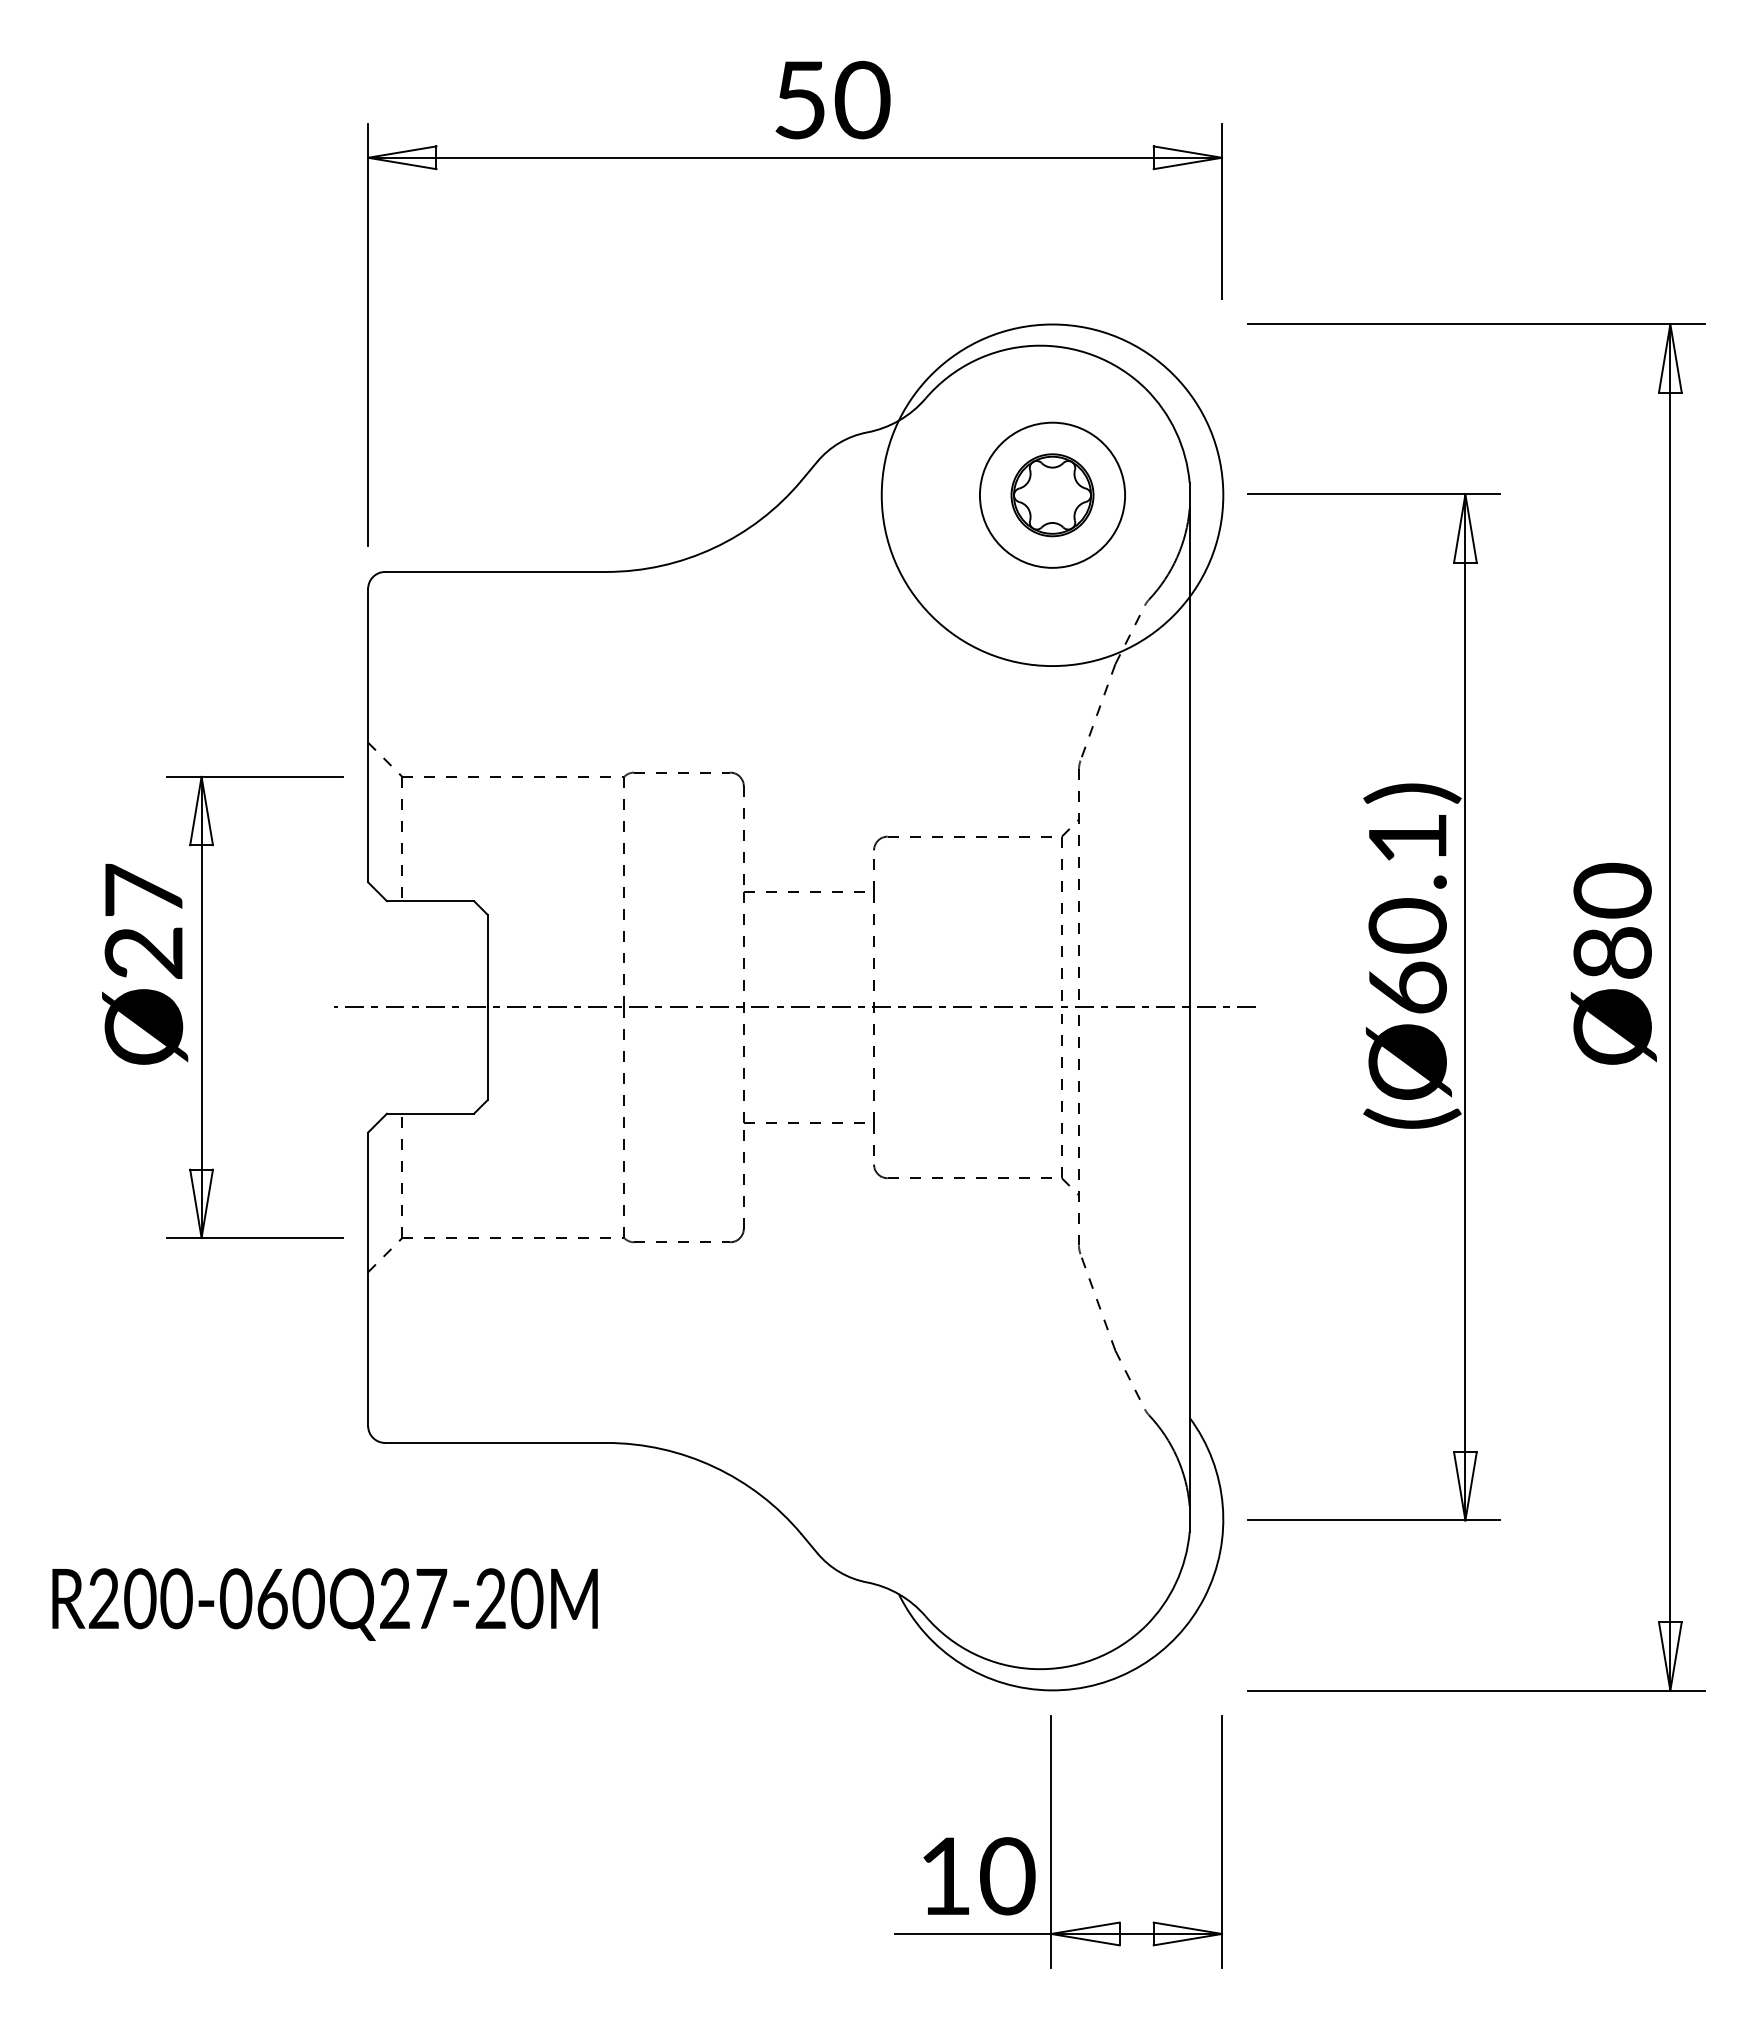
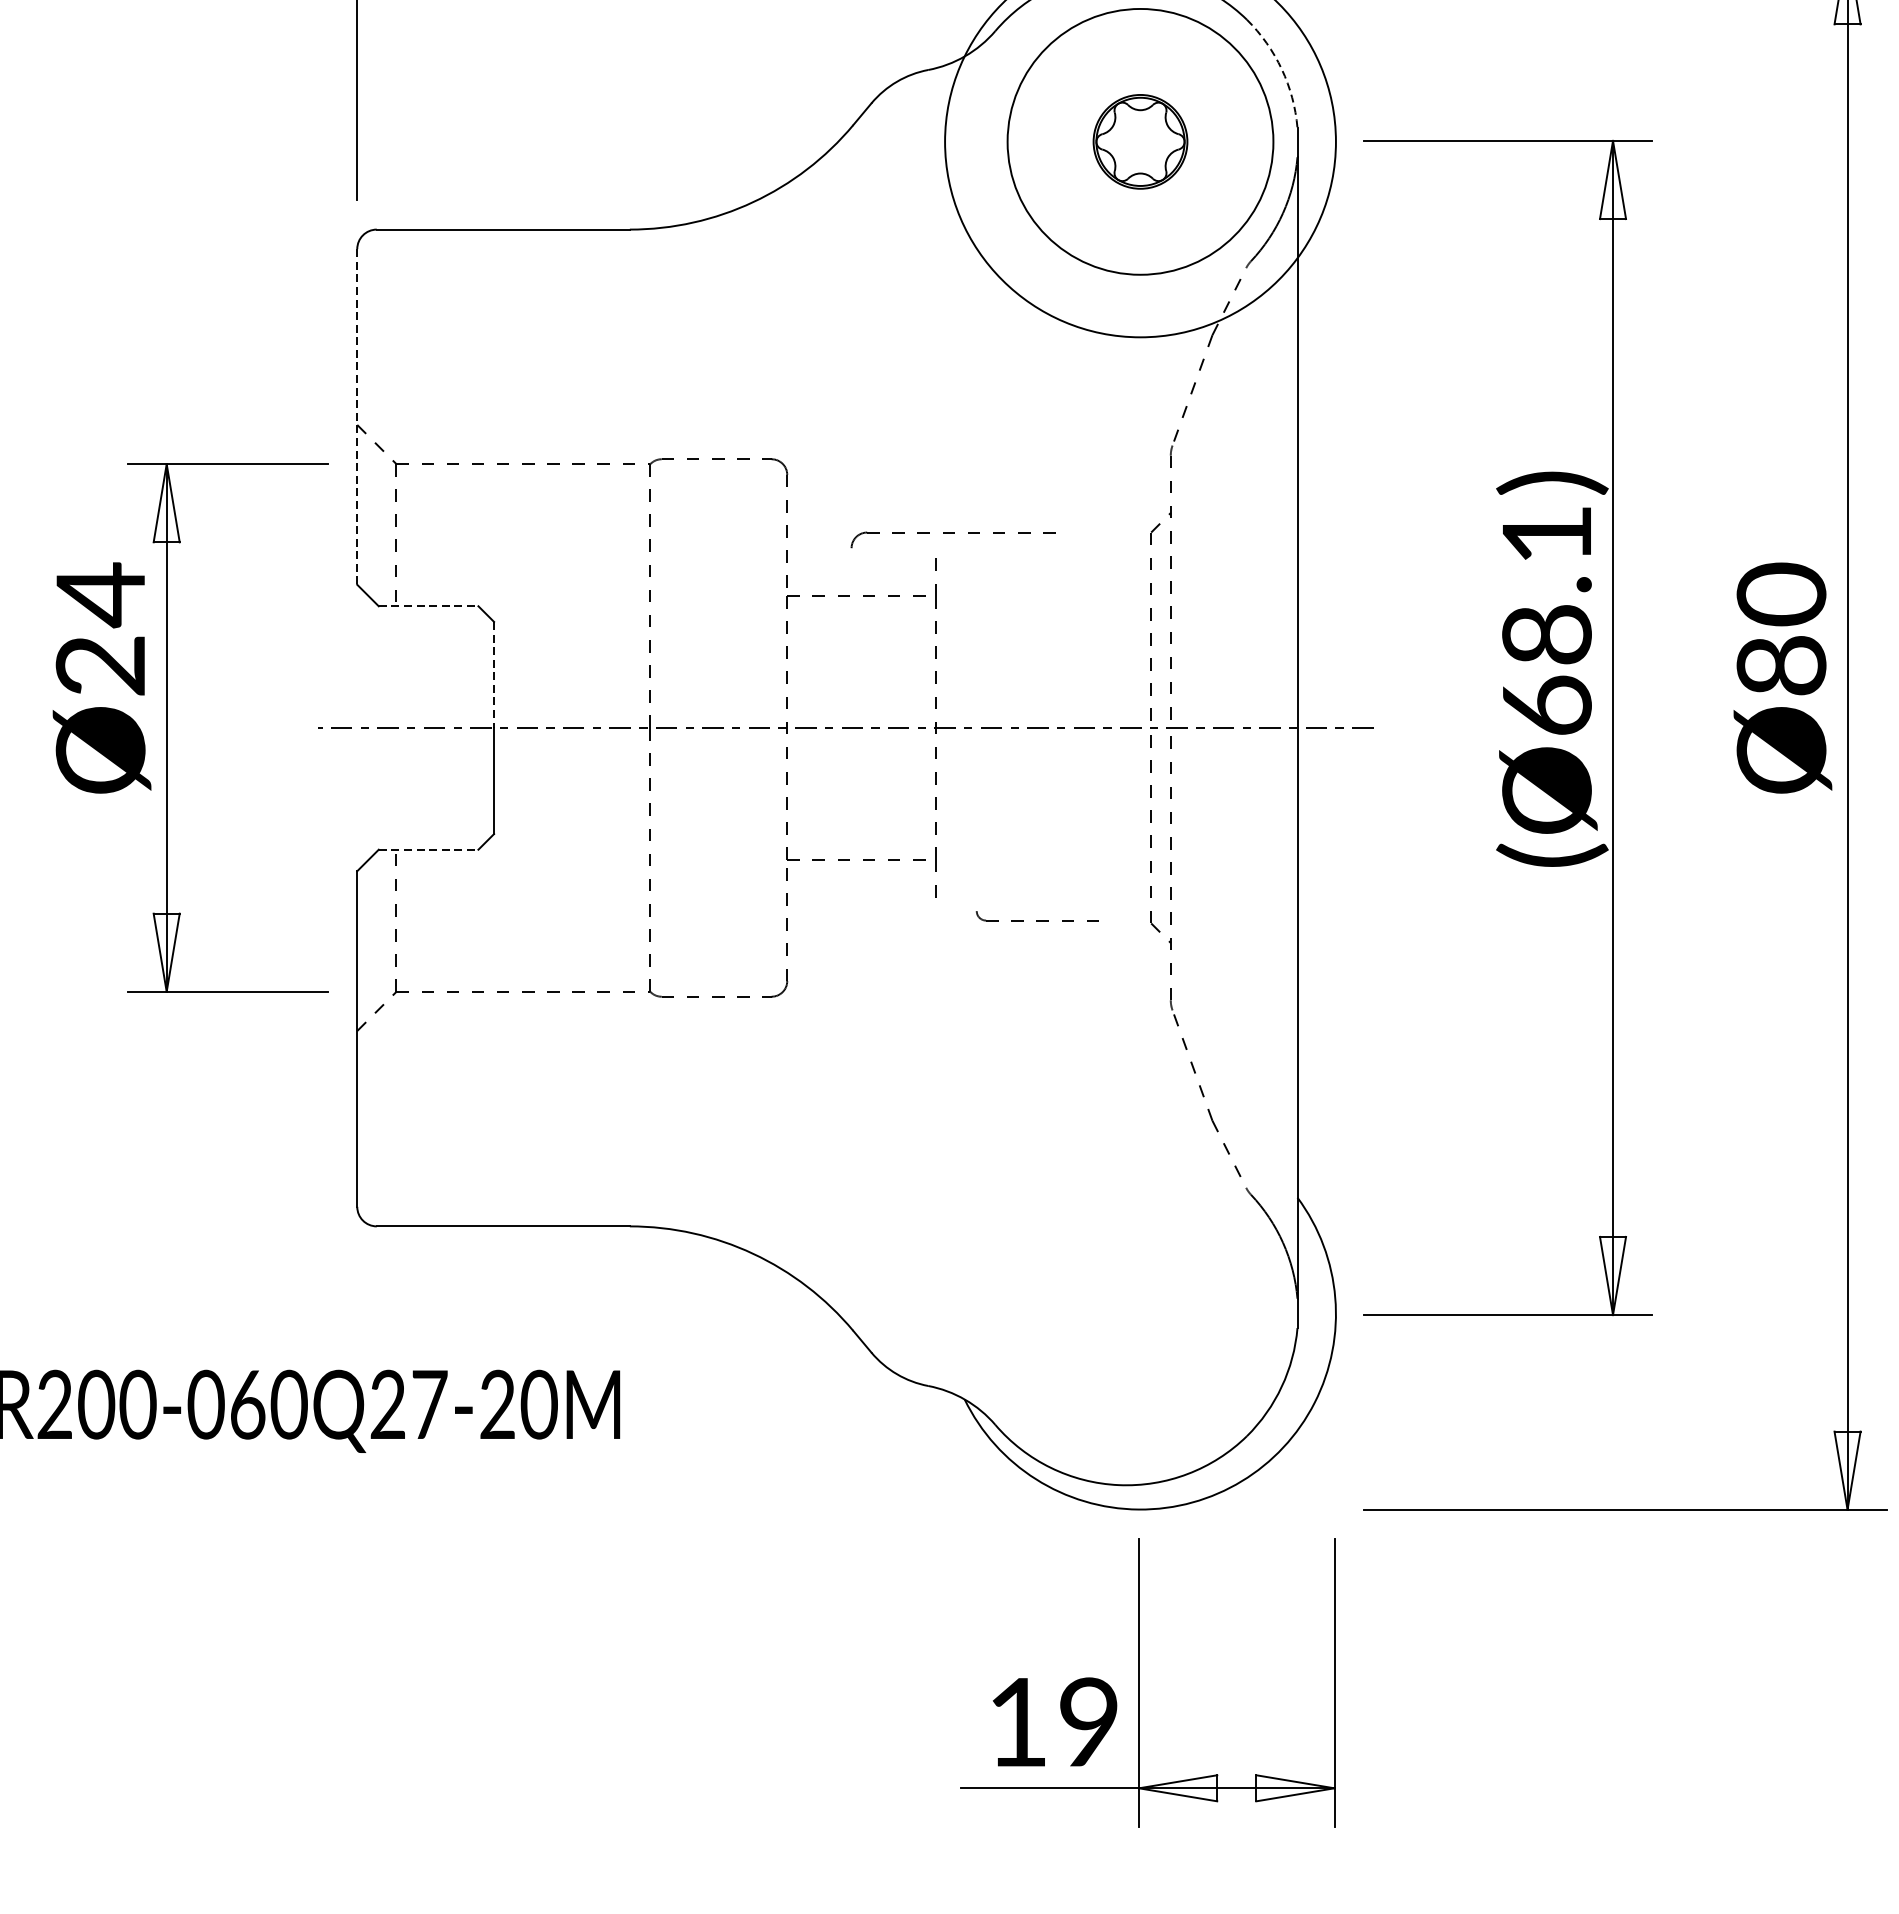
arc: (1176, 431) -> (1282, 68), solid -> dashed
circle: (1052, 494) -> (1140, 140), size x1.6
line: (368, 735) -> (357, 416), solid -> dashed
part: (962, 842) -> (952, 539), moved
text: (143, 891) -> (100, 595), Ø27 -> Ø24
line: (430, 901) -> (428, 606), solid -> dashed
text: (1407, 925) -> (1546, 634), (Ø60.1) -> (Ø68.1)
line: (487, 961) -> (493, 675), solid -> dashed
line: (430, 1113) -> (428, 849), solid -> dashed
part: (962, 1171) -> (1037, 915), size x0.6
text: (1007, 1876) -> (1088, 1722), 10 -> 19

